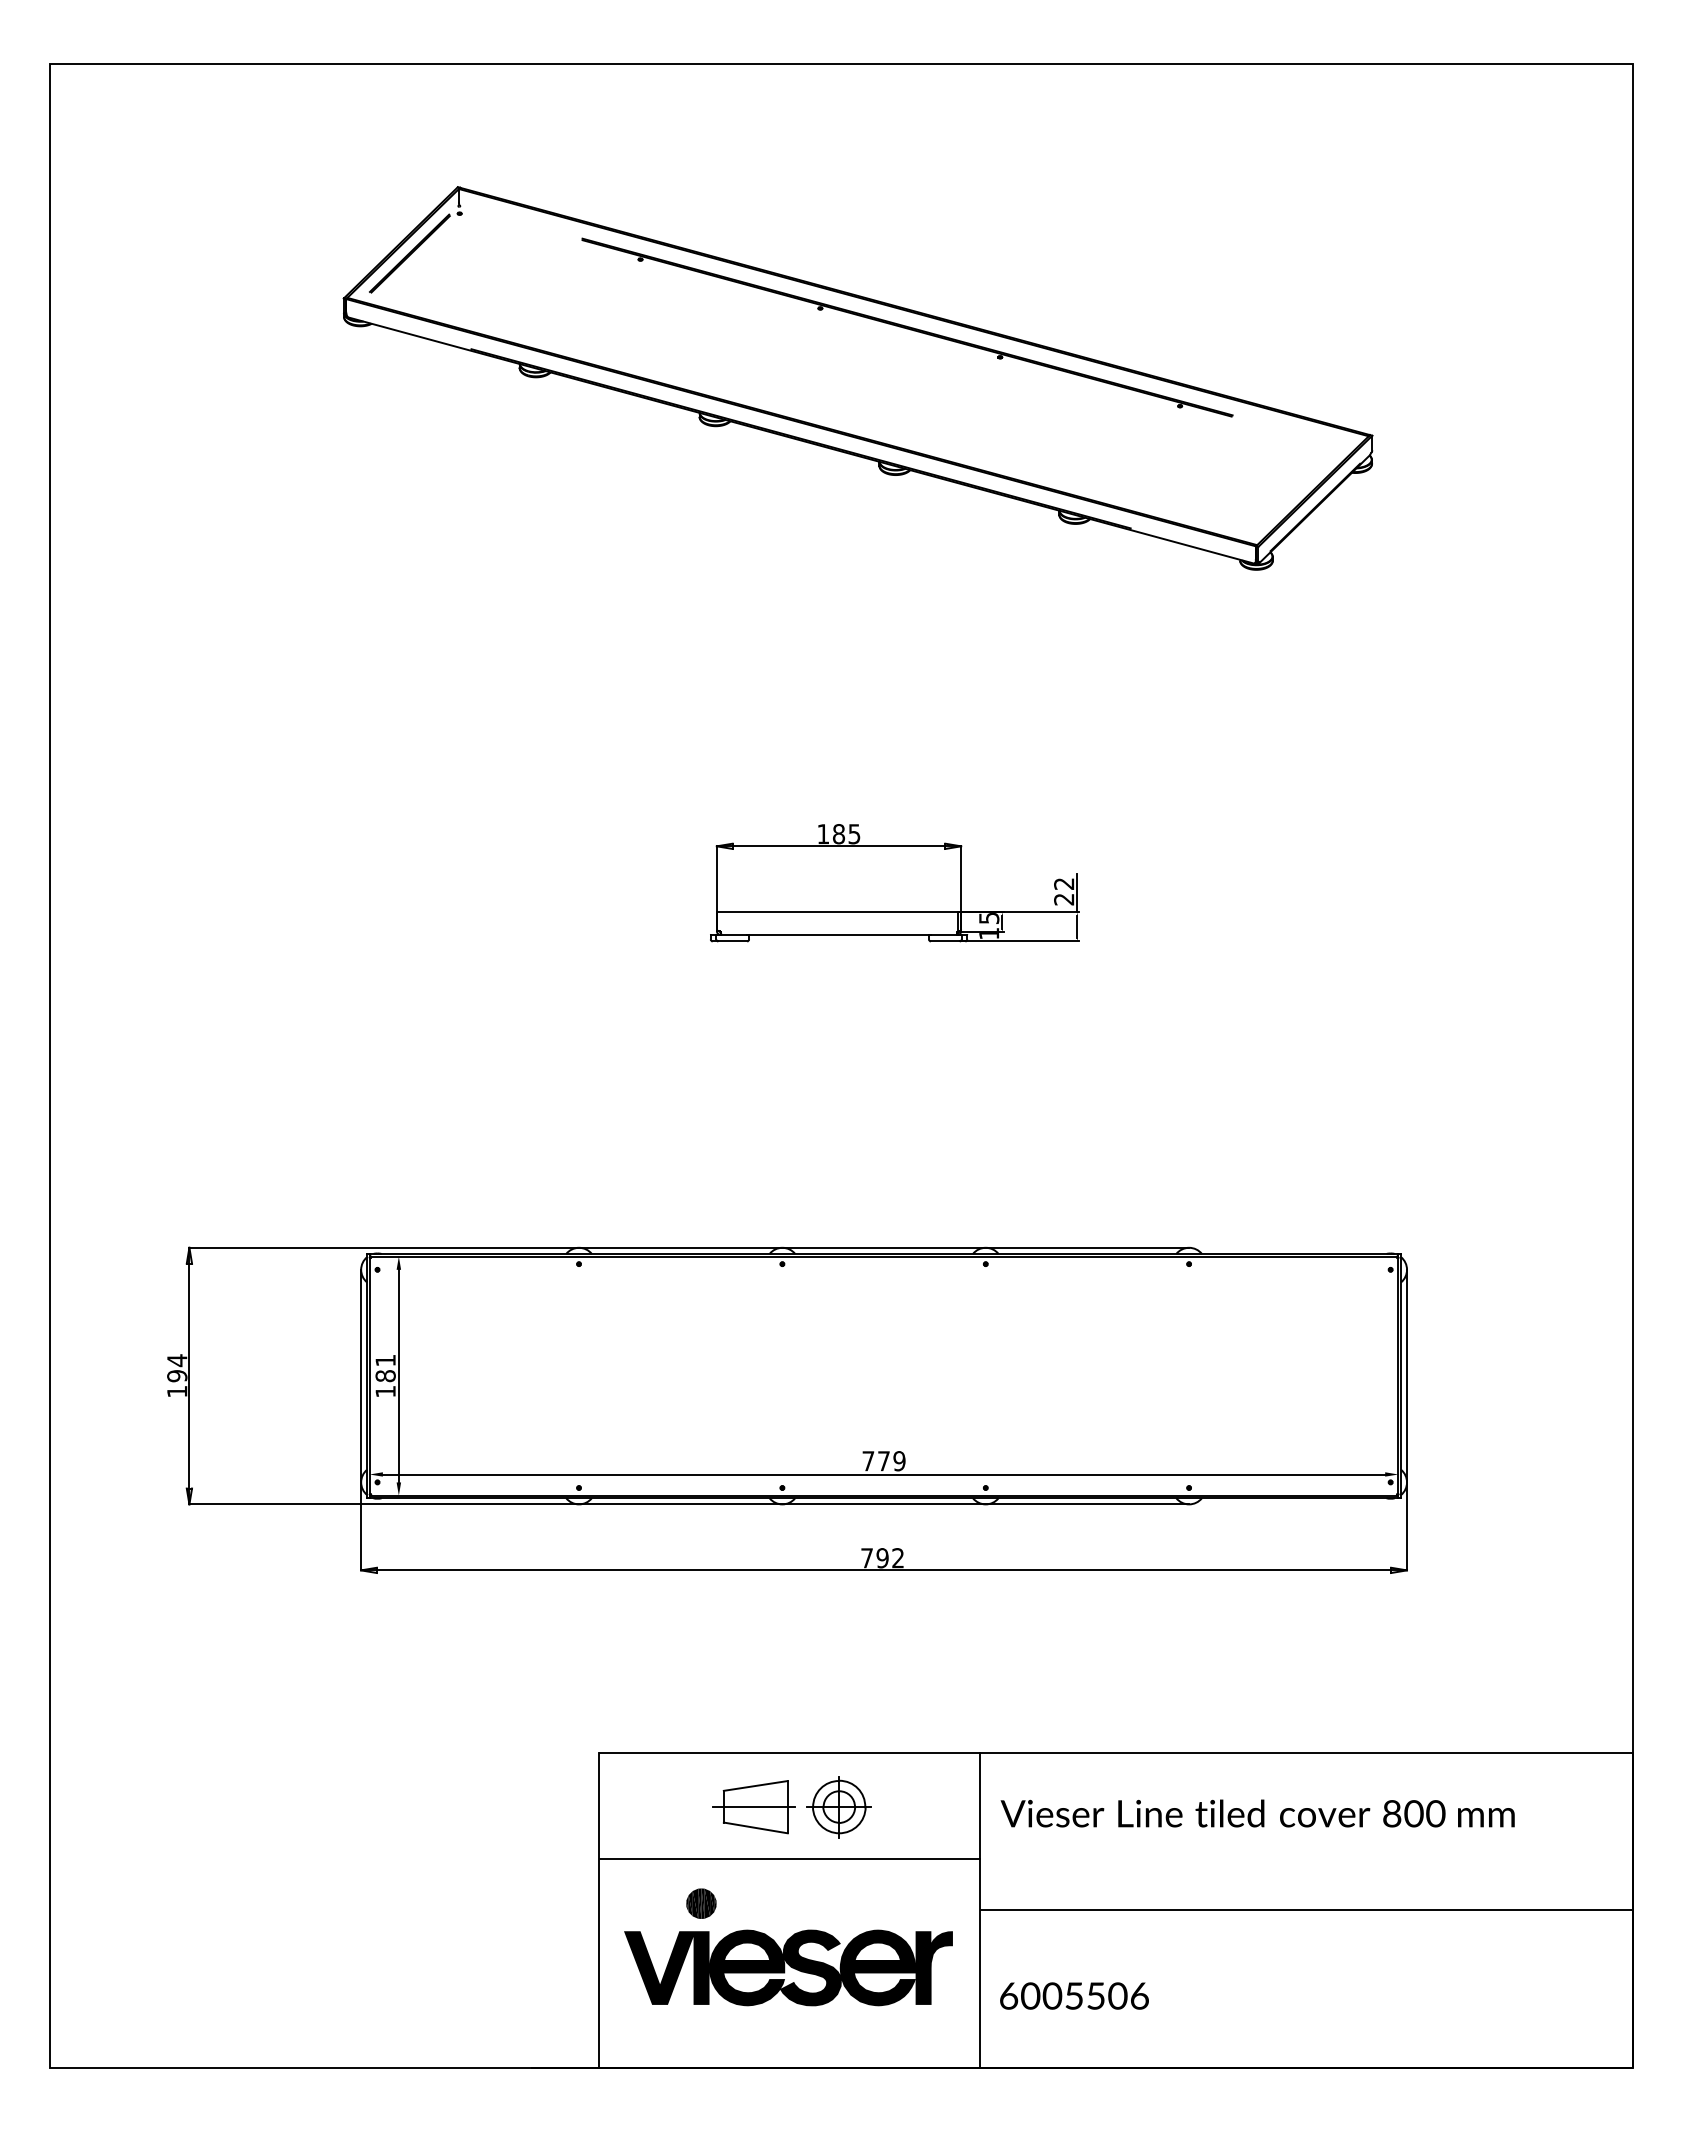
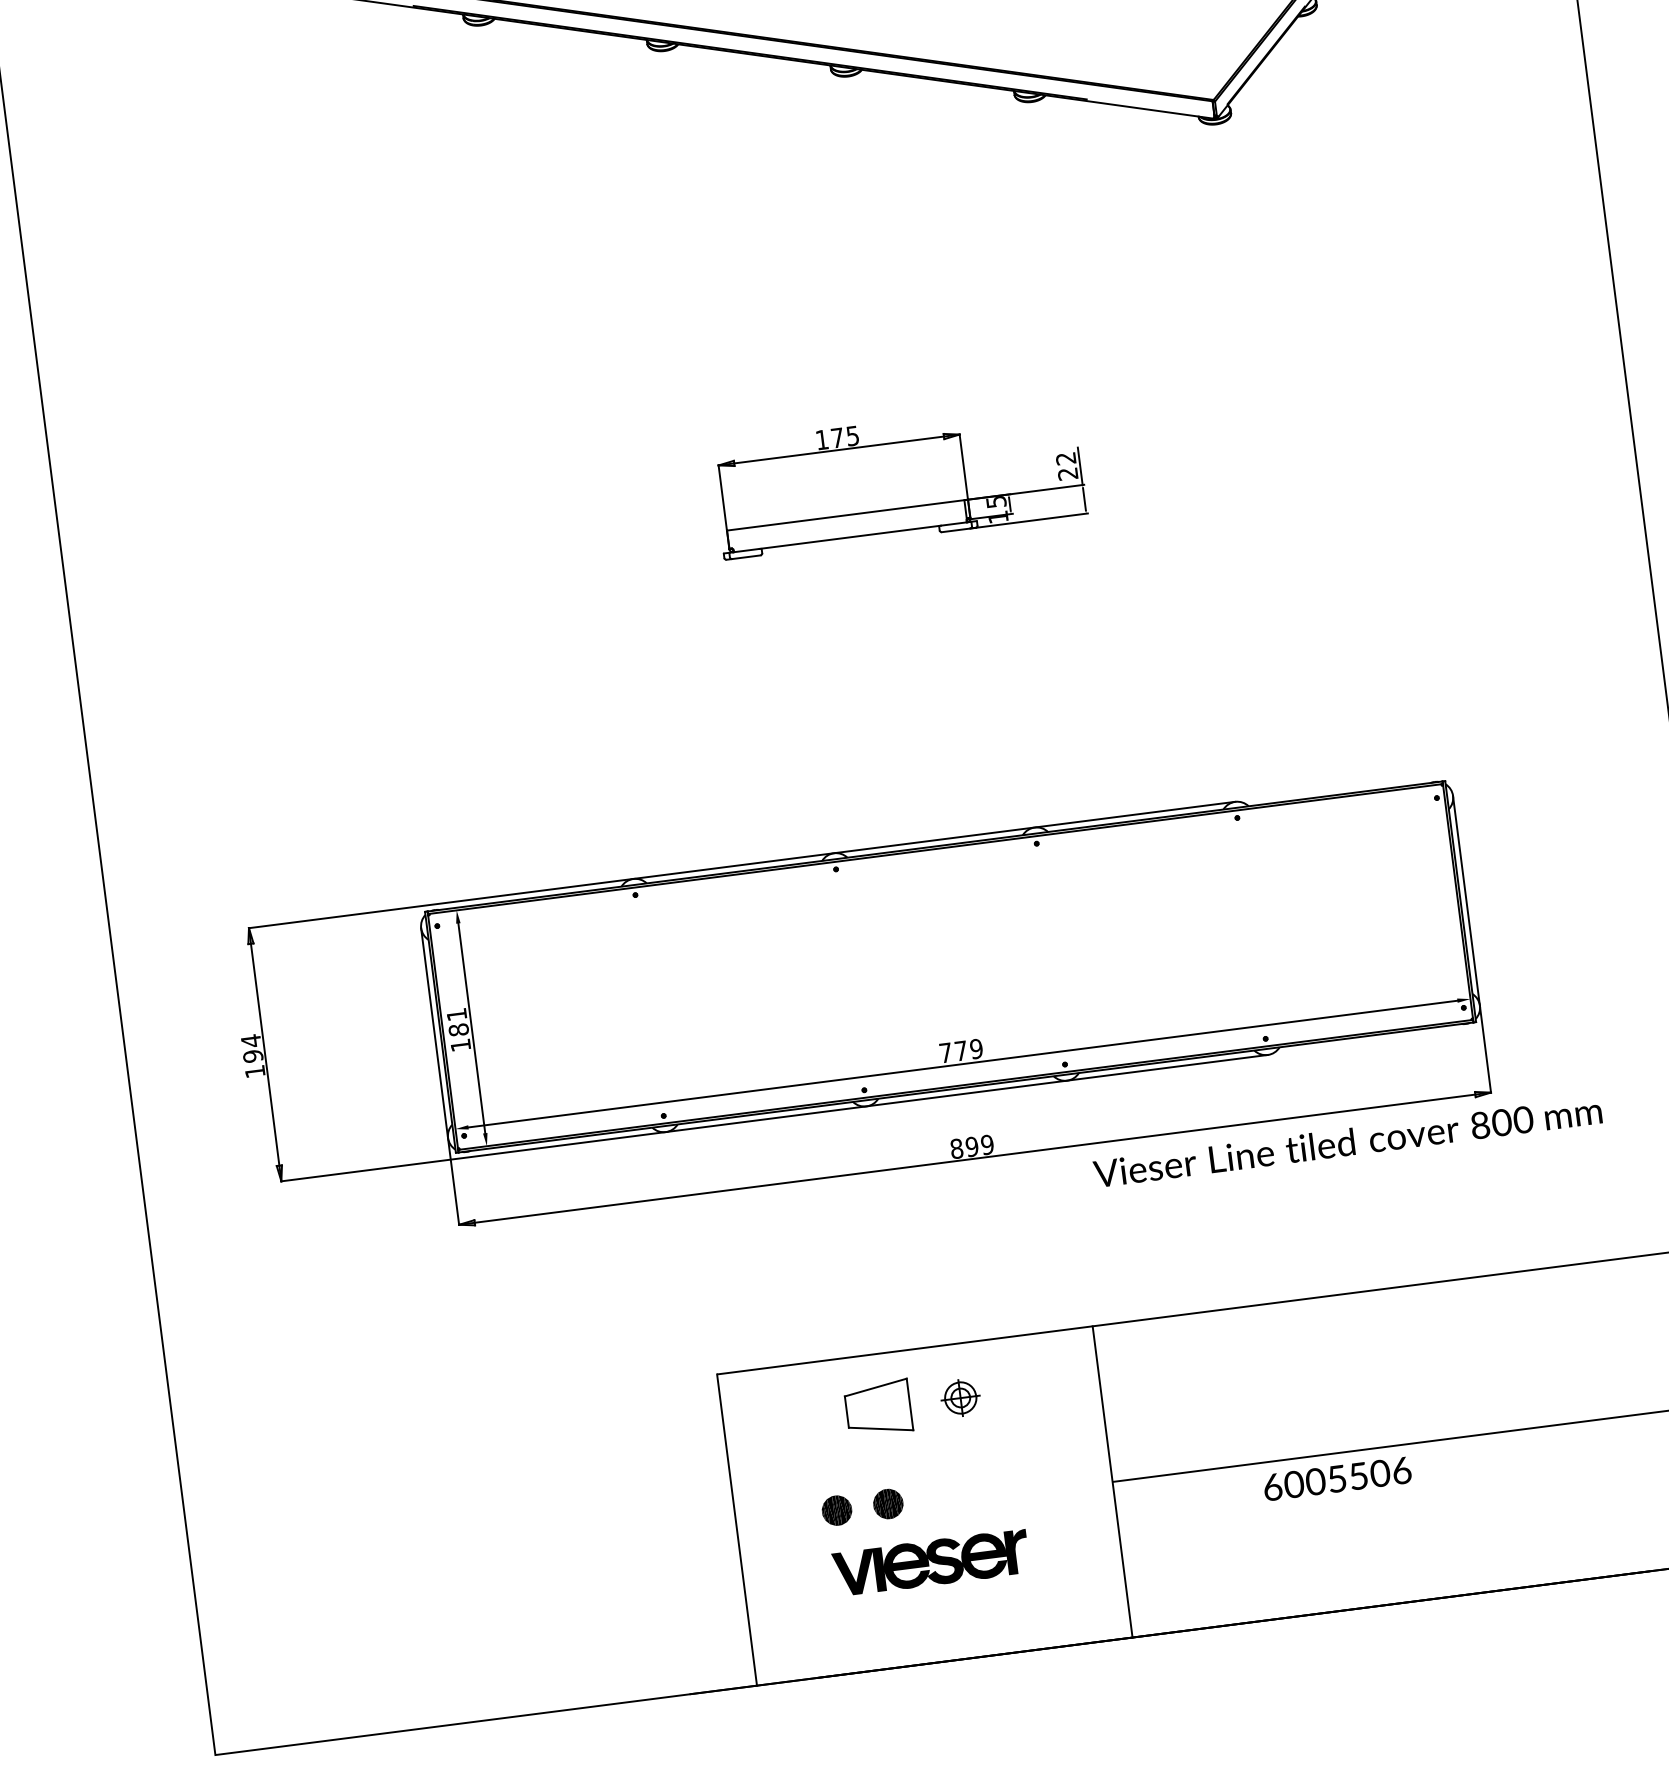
text: (839, 834) -> (838, 438), 185 -> 175
text: (882, 1558) -> (972, 1147), 792 -> 899
line: (753, 1807) -> (876, 1409), removed
part: (838, 1807) -> (960, 1398), size x0.6
text: (1257, 1813) -> (1347, 1142), moved
line: (789, 1858) -> (918, 1454), removed
part: (753, 1903) -> (888, 1503), added
part: (788, 1967) -> (931, 1562), size x0.6
text: (1074, 1995) -> (1337, 1478), moved

